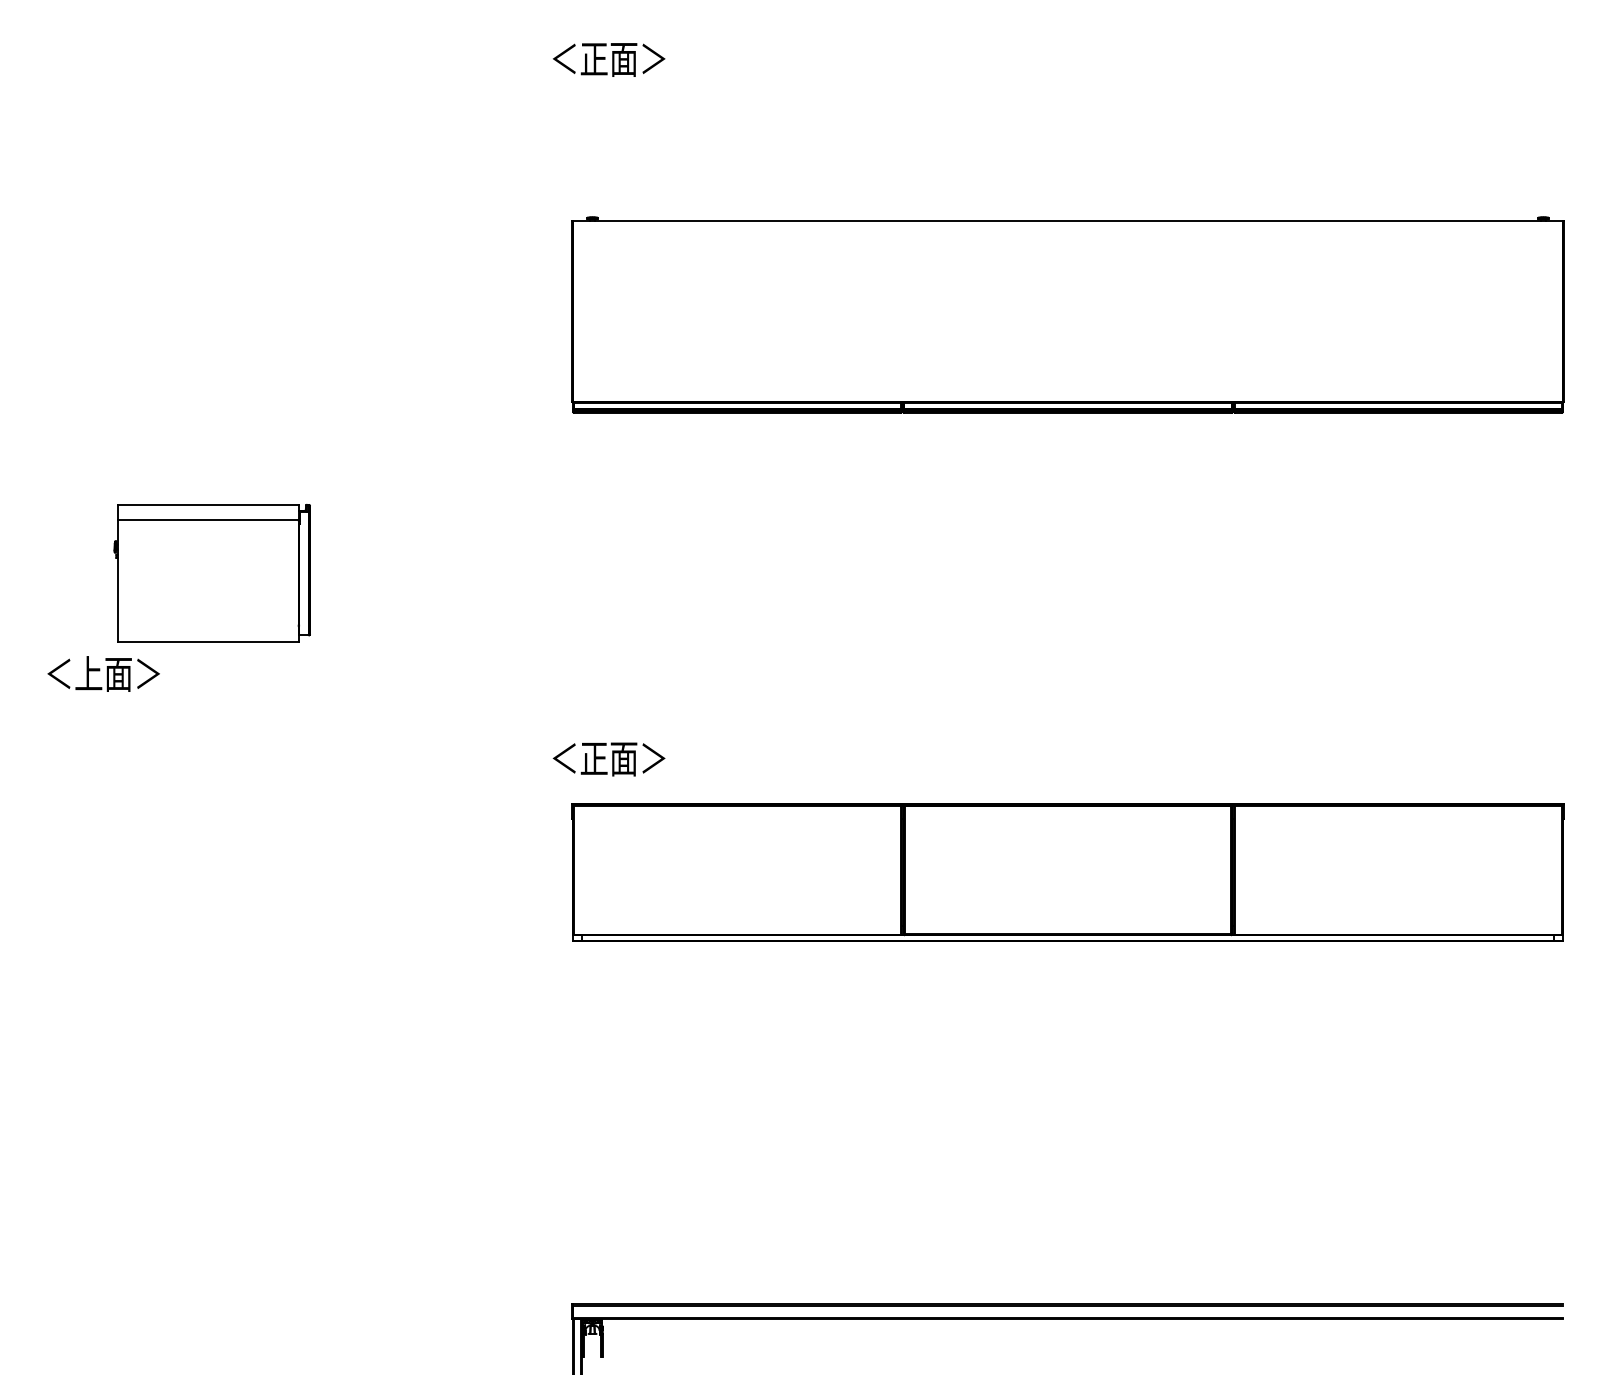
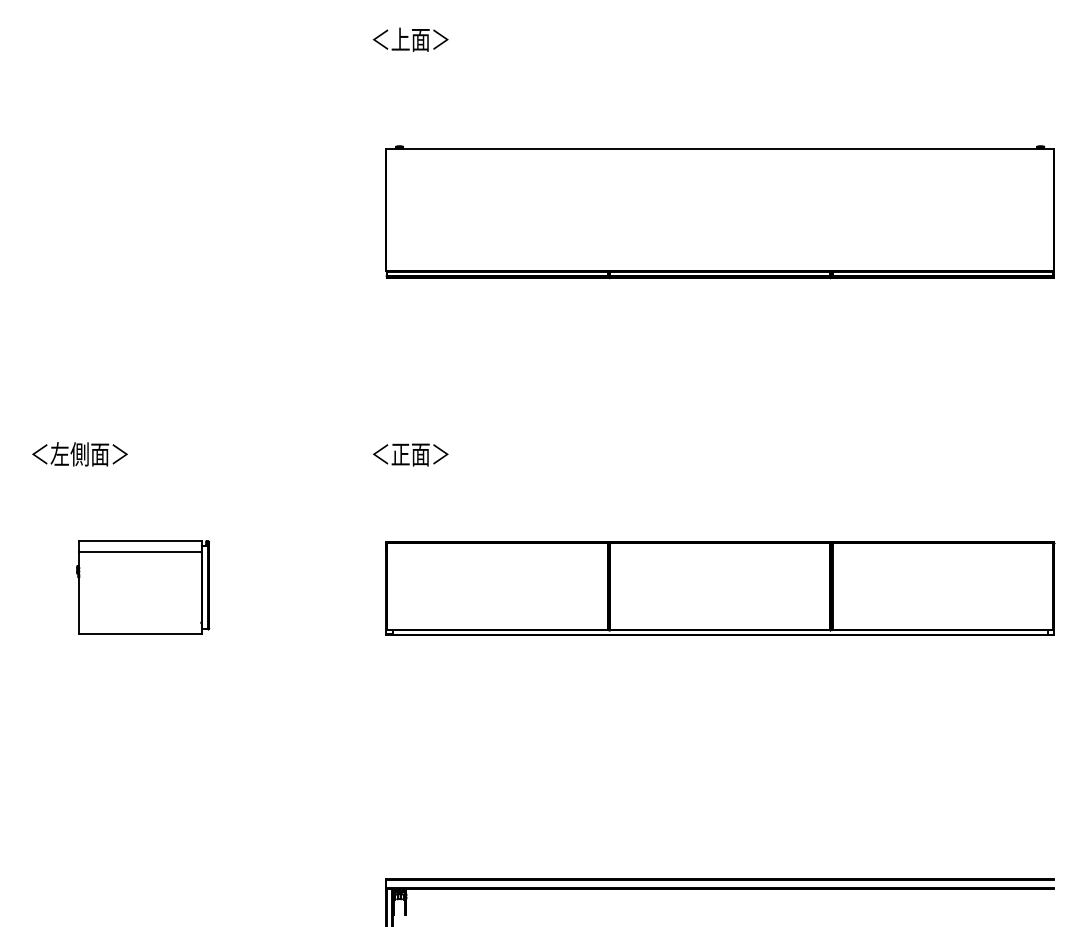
text: (593, 55) -> (400, 37), ＜正面＞ -> ＜上面＞
part: (212, 573) -> (143, 587), moved
text: (131, 674) -> (88, 454), ＜上面＞ -> ＜左側面＞
text: (608, 758) -> (410, 454), moved

